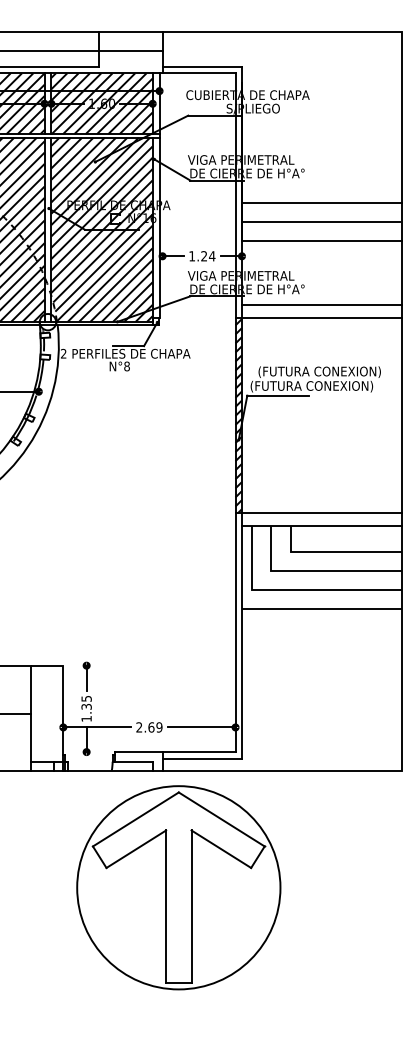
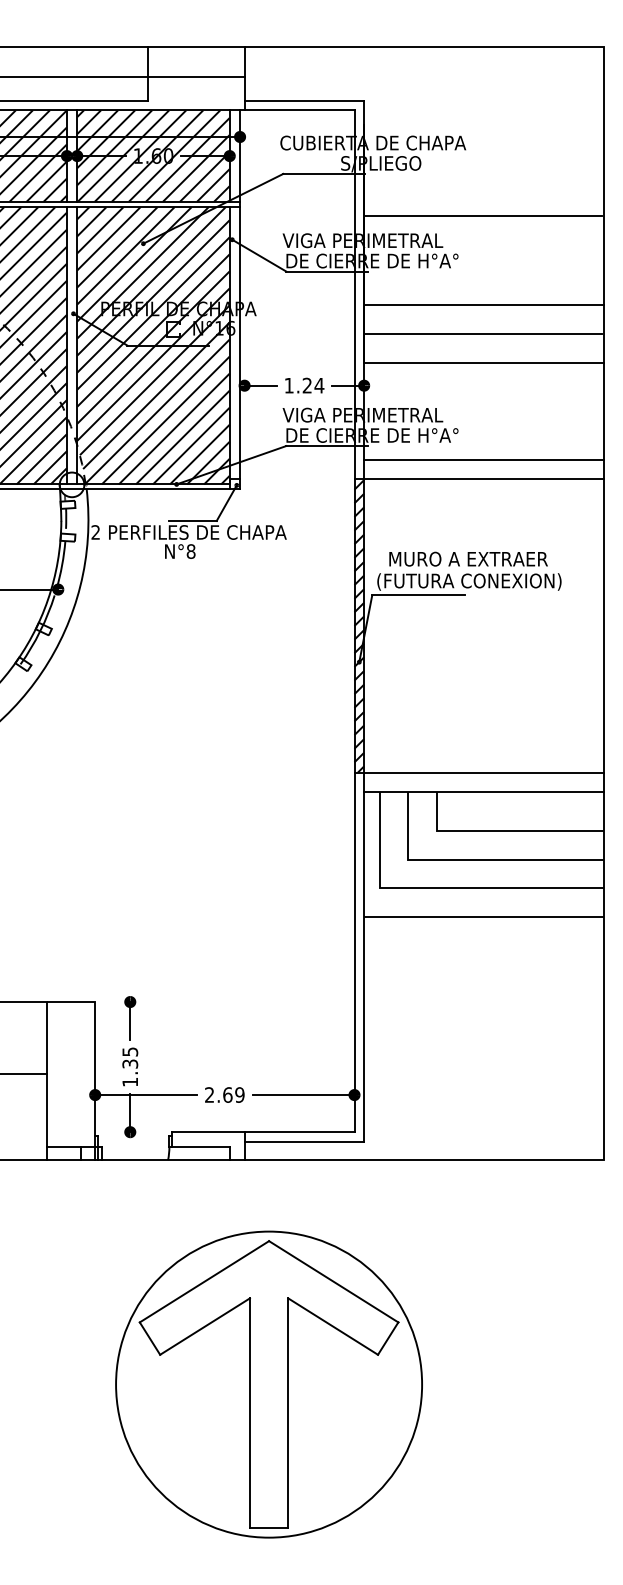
line: (320, 143) -> (482, 215), added
text: (319, 371) -> (480, 559), (FUTURA CONEXION) -> MURO A EXTRAER
part: (178, 887) -> (268, 1384), moved

